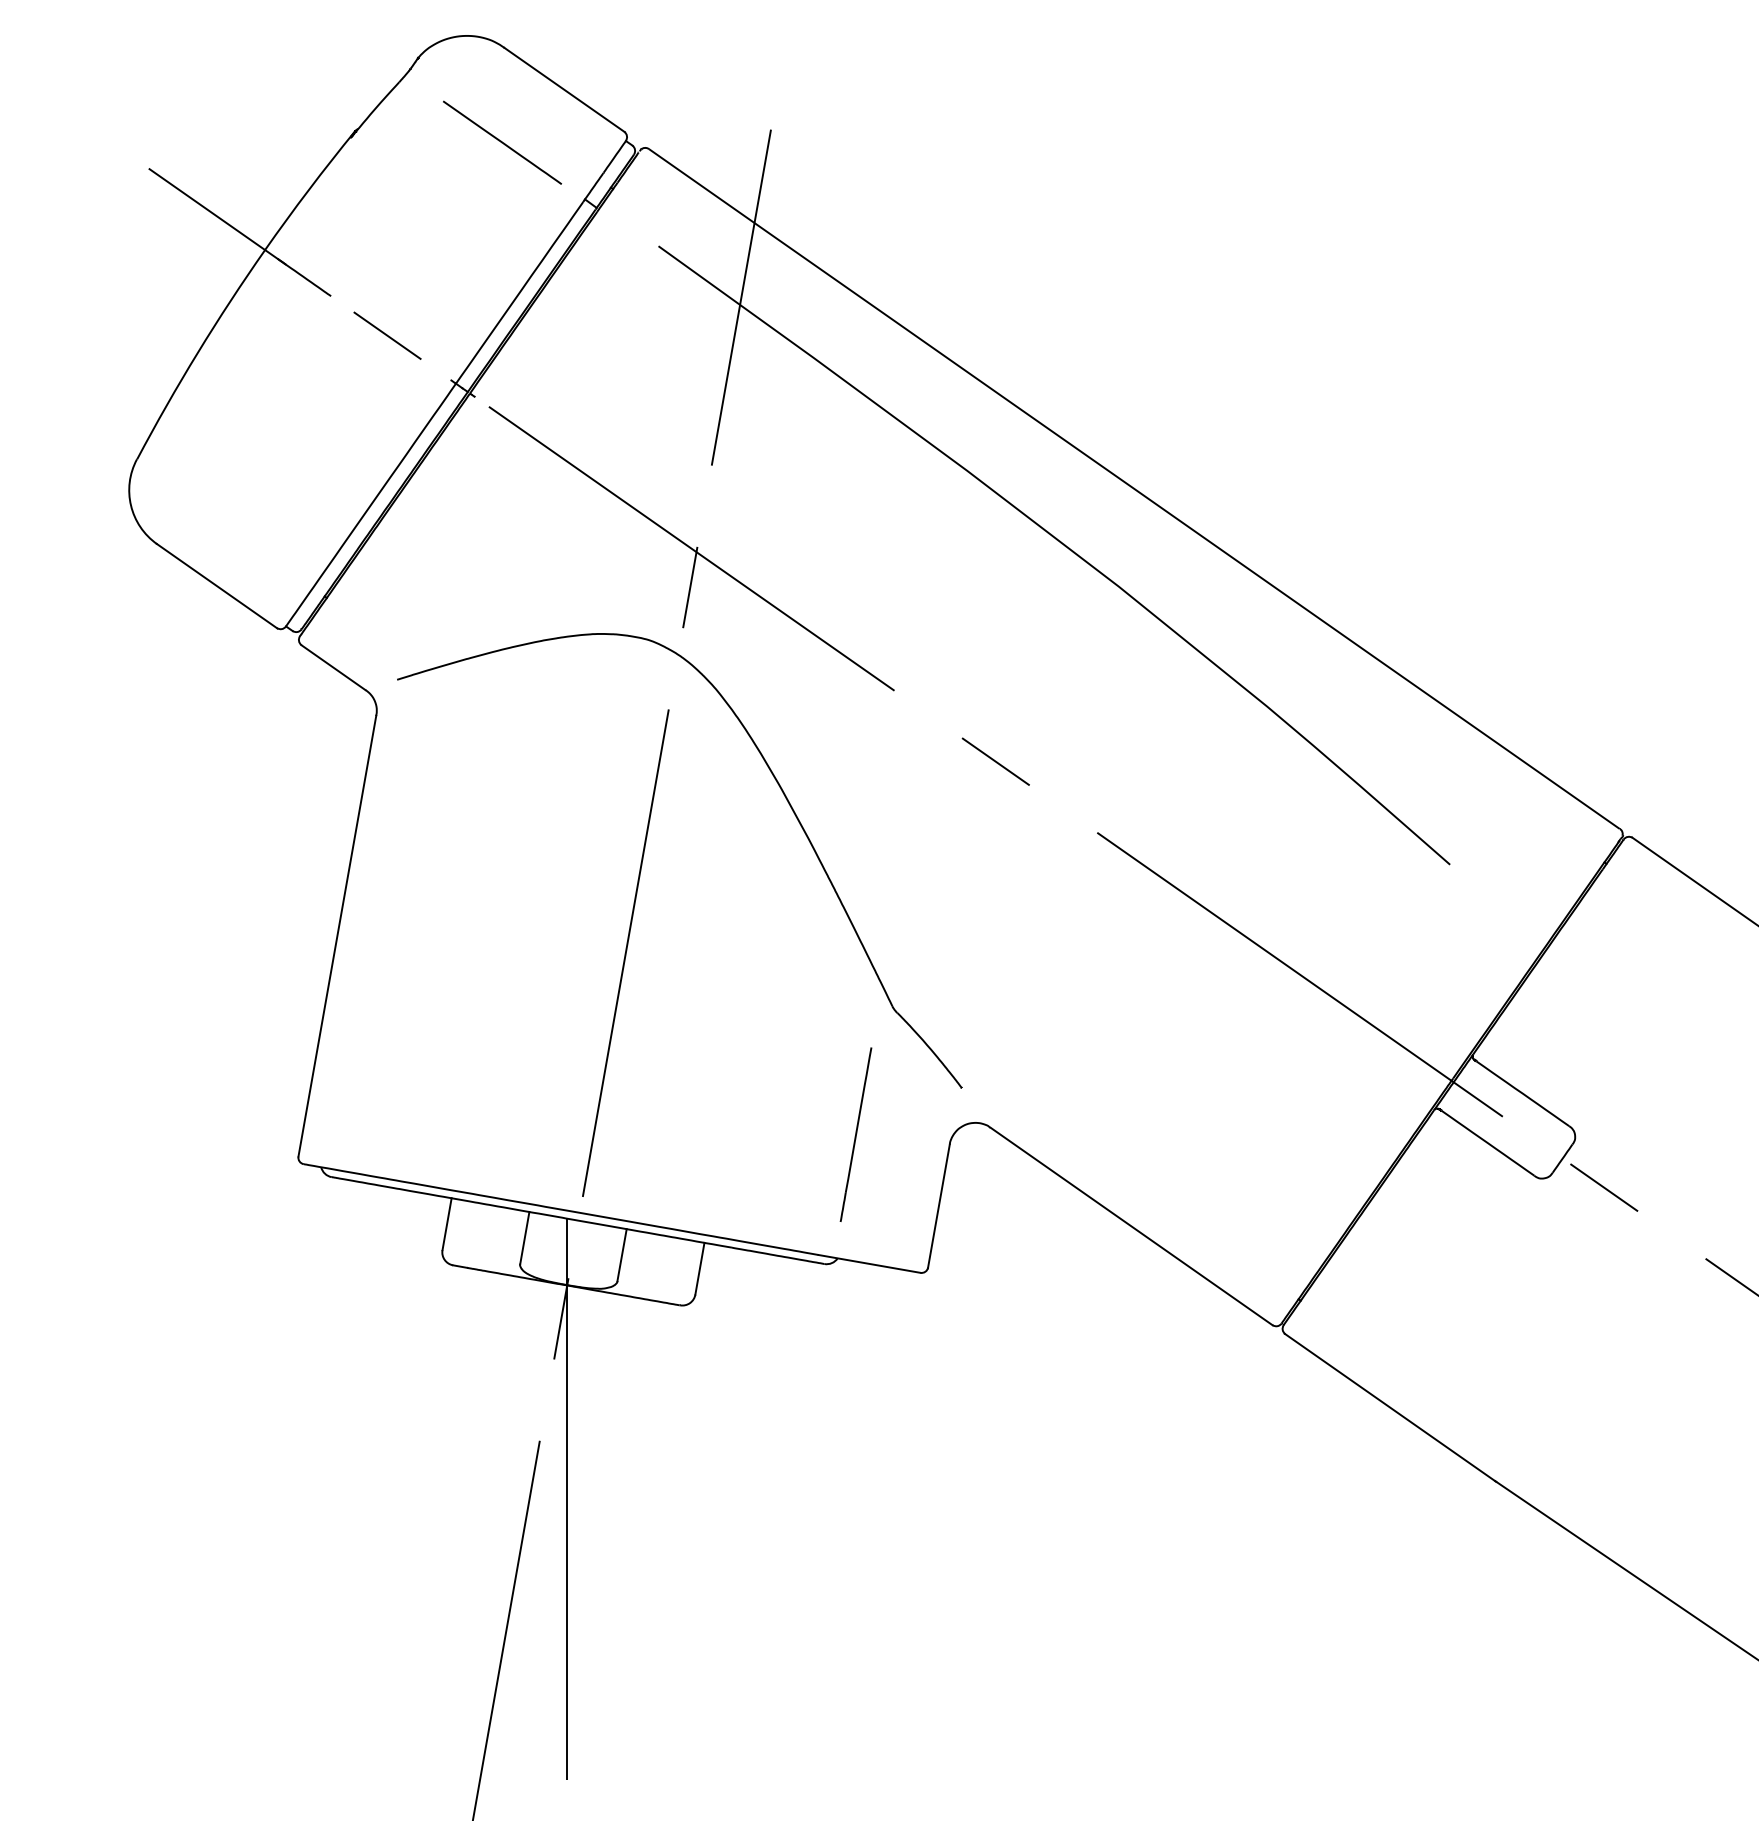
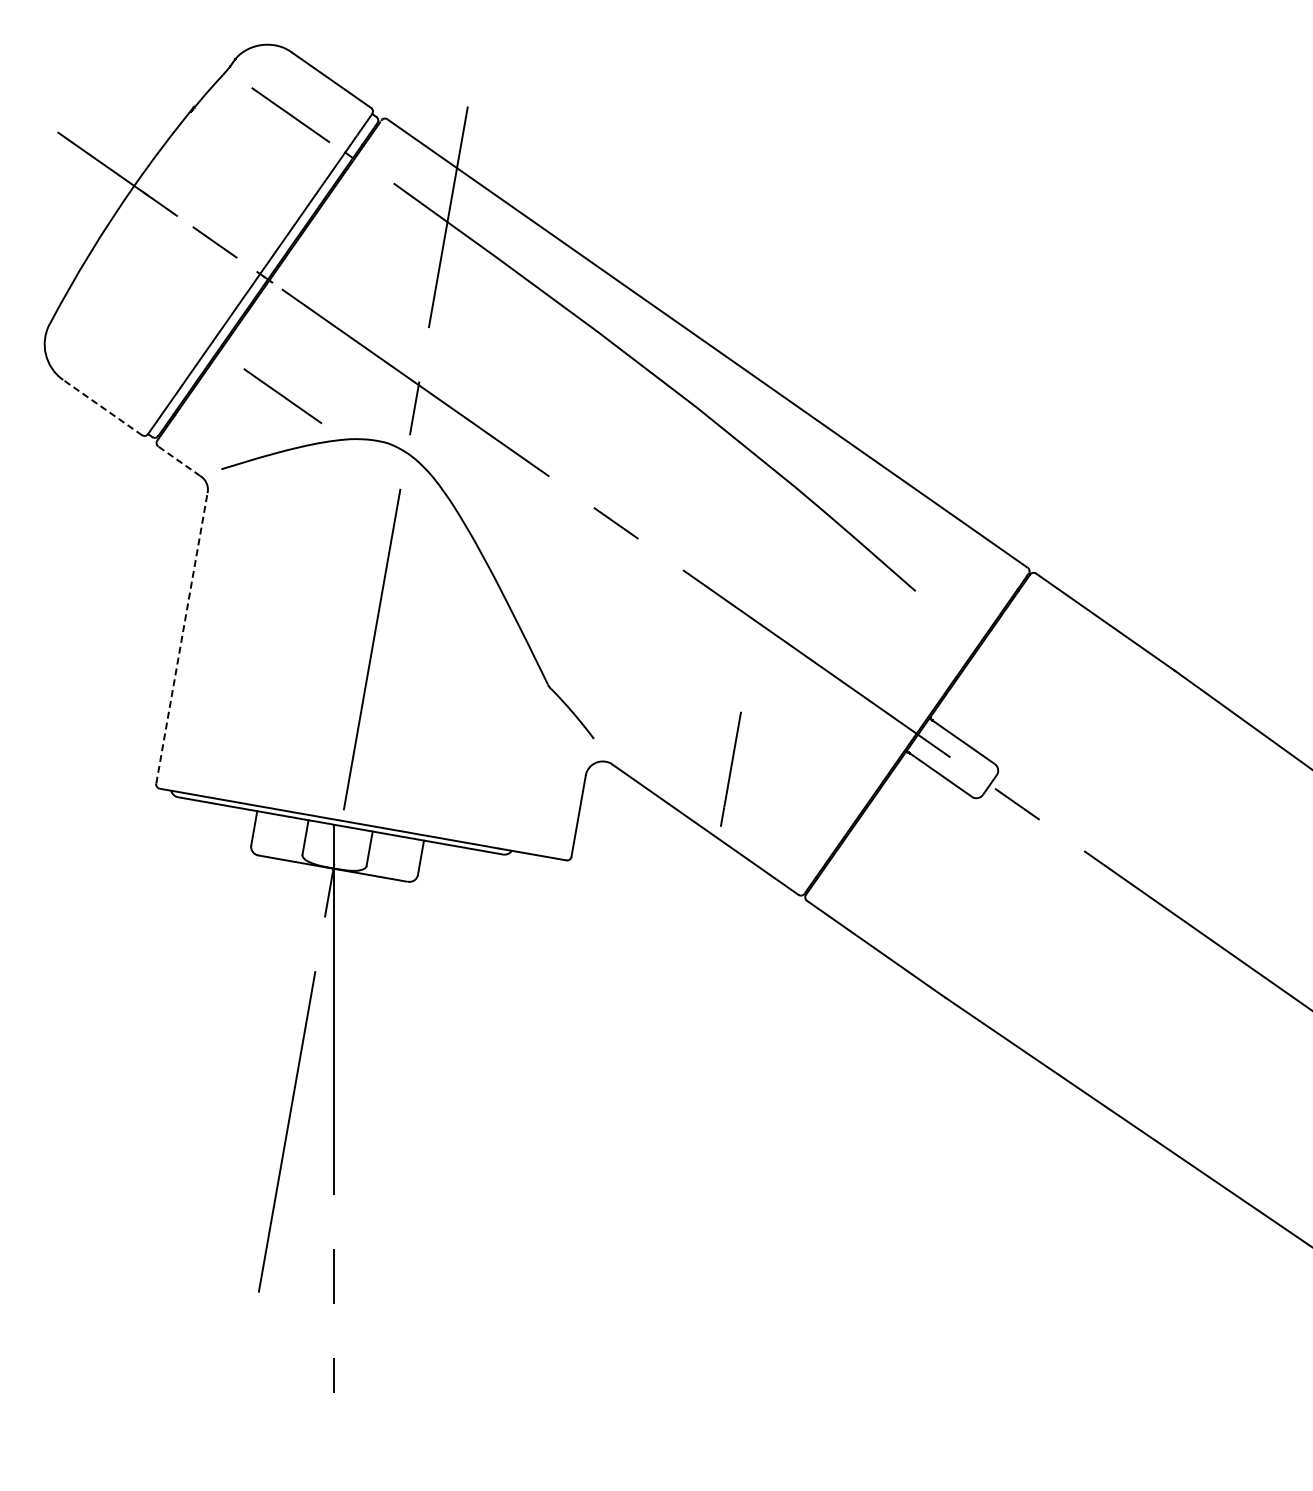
line: (489, 569) -> (282, 396), added
line: (216, 586) -> (102, 407), solid -> dashed
line: (333, 667) -> (179, 461), solid -> dashed
line: (336, 936) -> (181, 638), solid -> dashed
line: (855, 1133) -> (730, 768), moved

